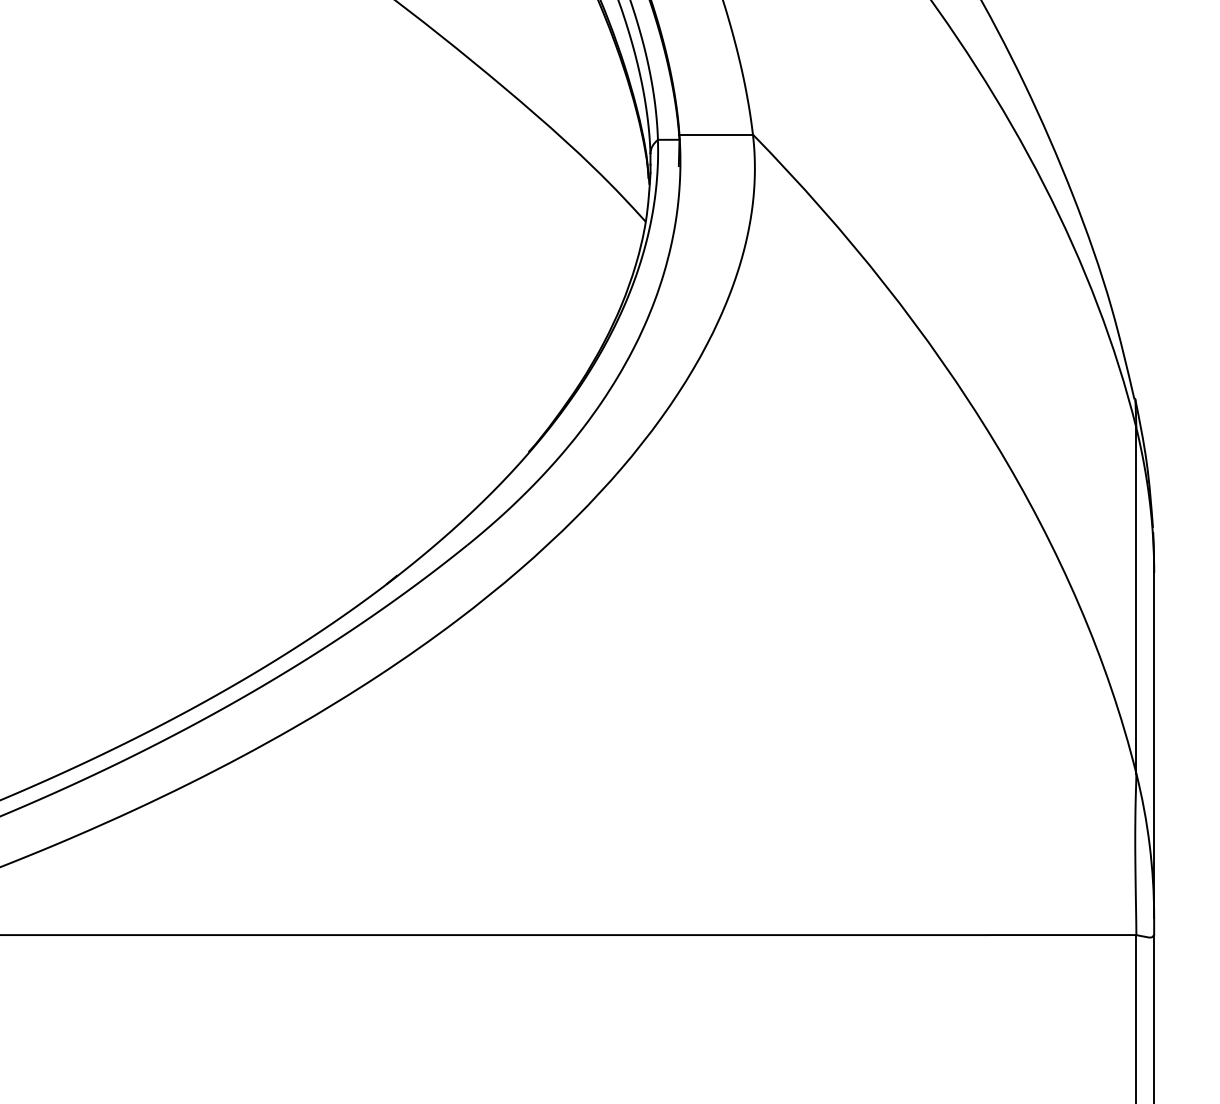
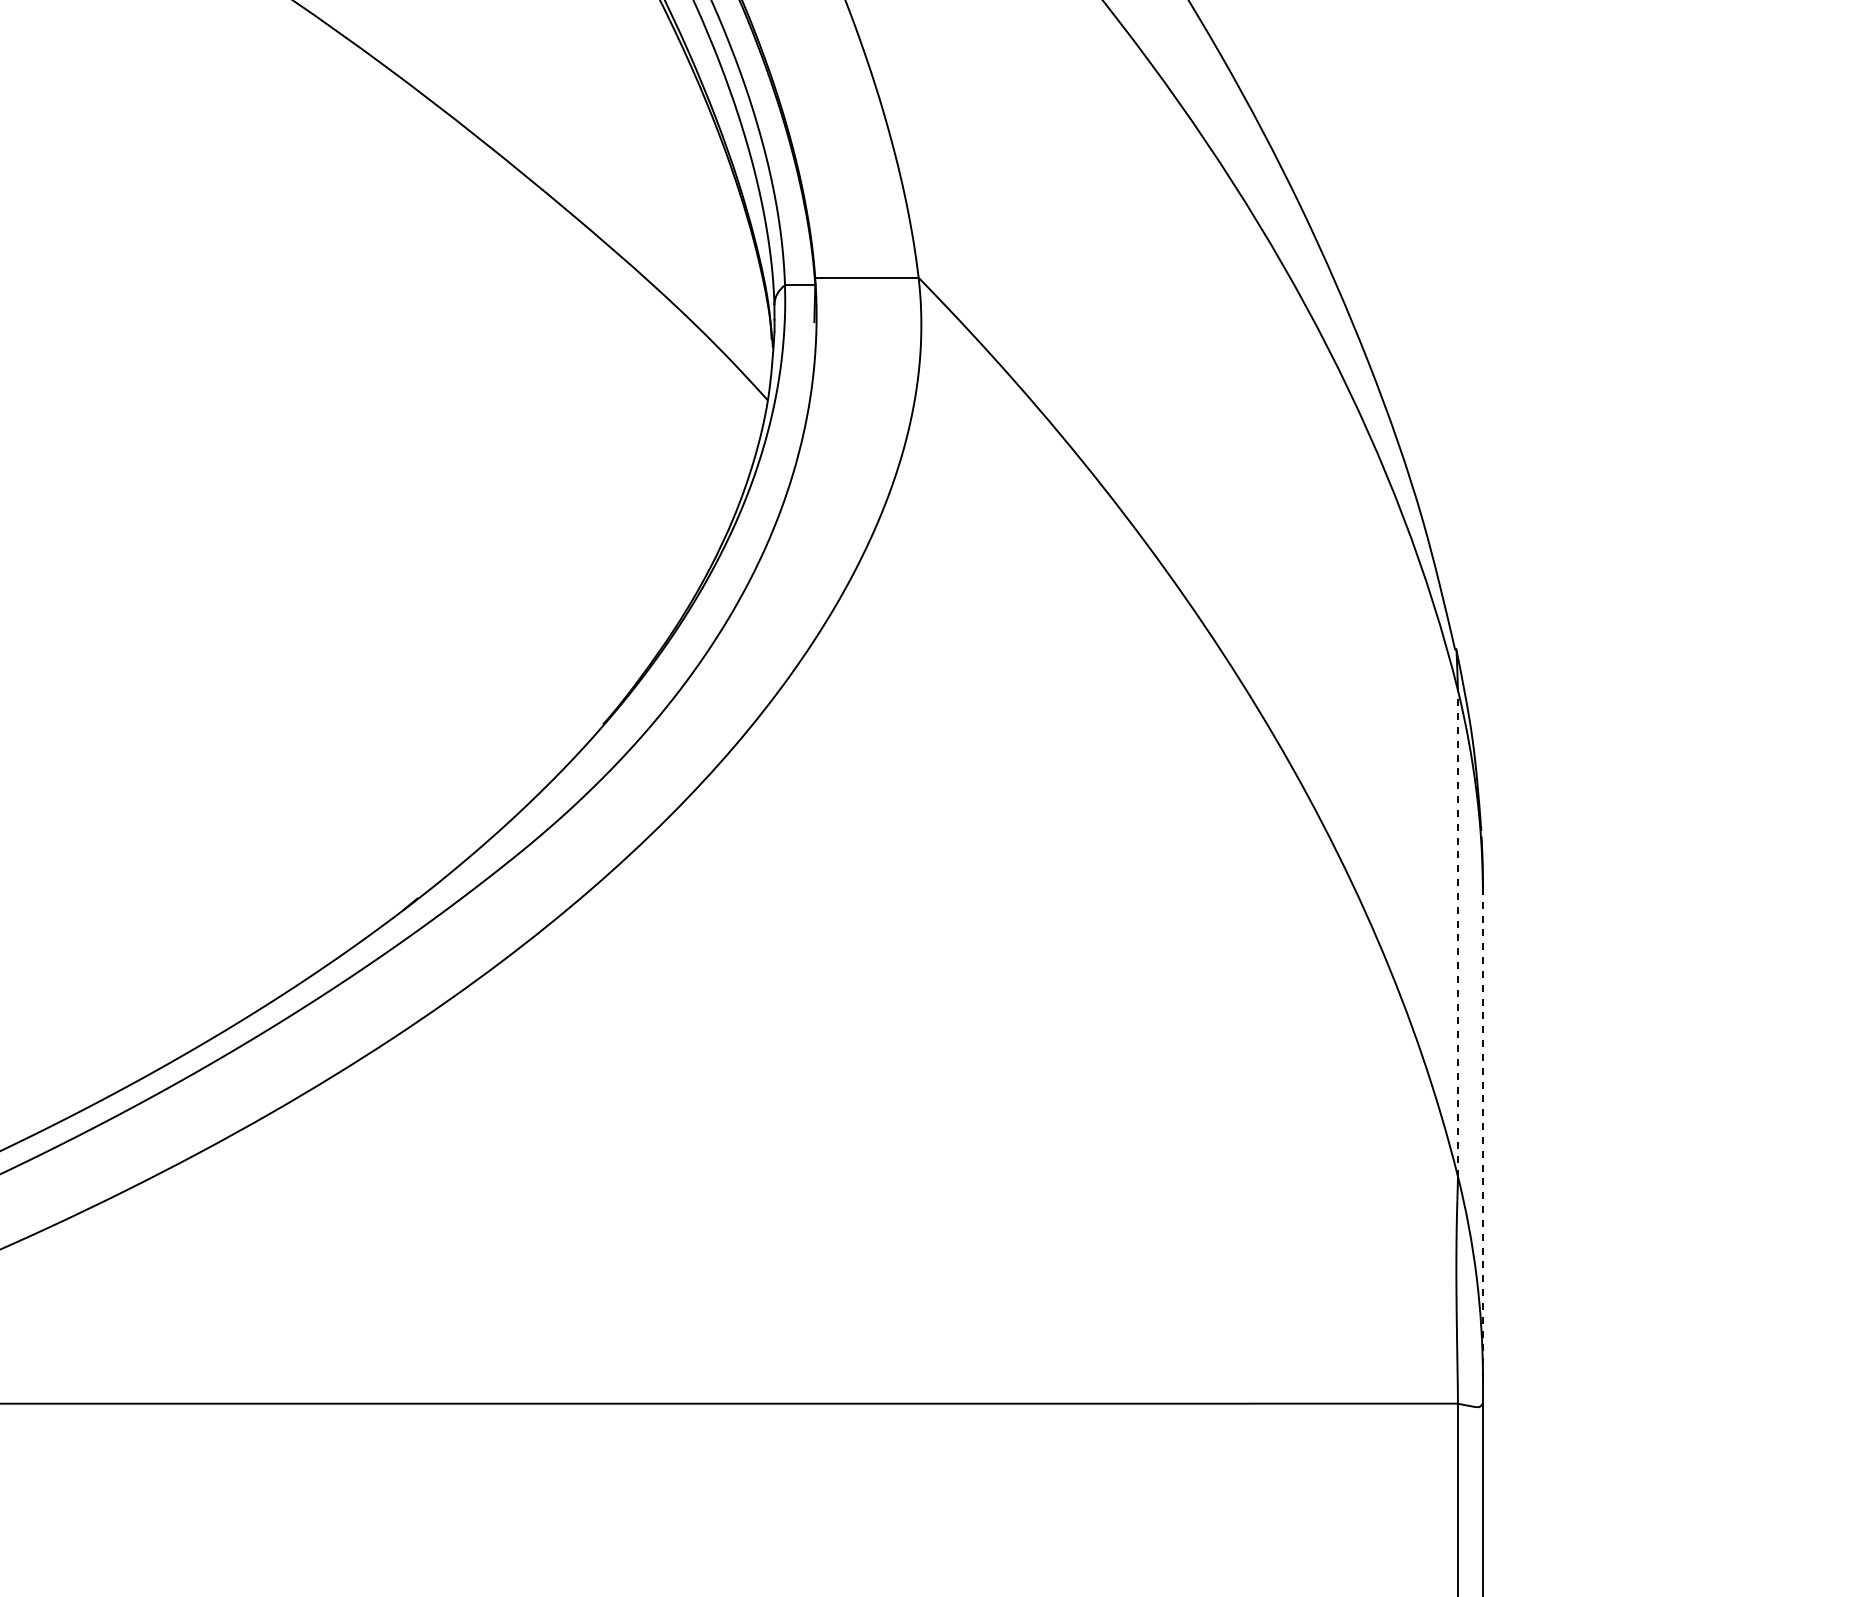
line: (1136, 600) -> (1457, 932), solid -> dashed
line: (1153, 745) -> (1482, 1136), solid -> dashed

